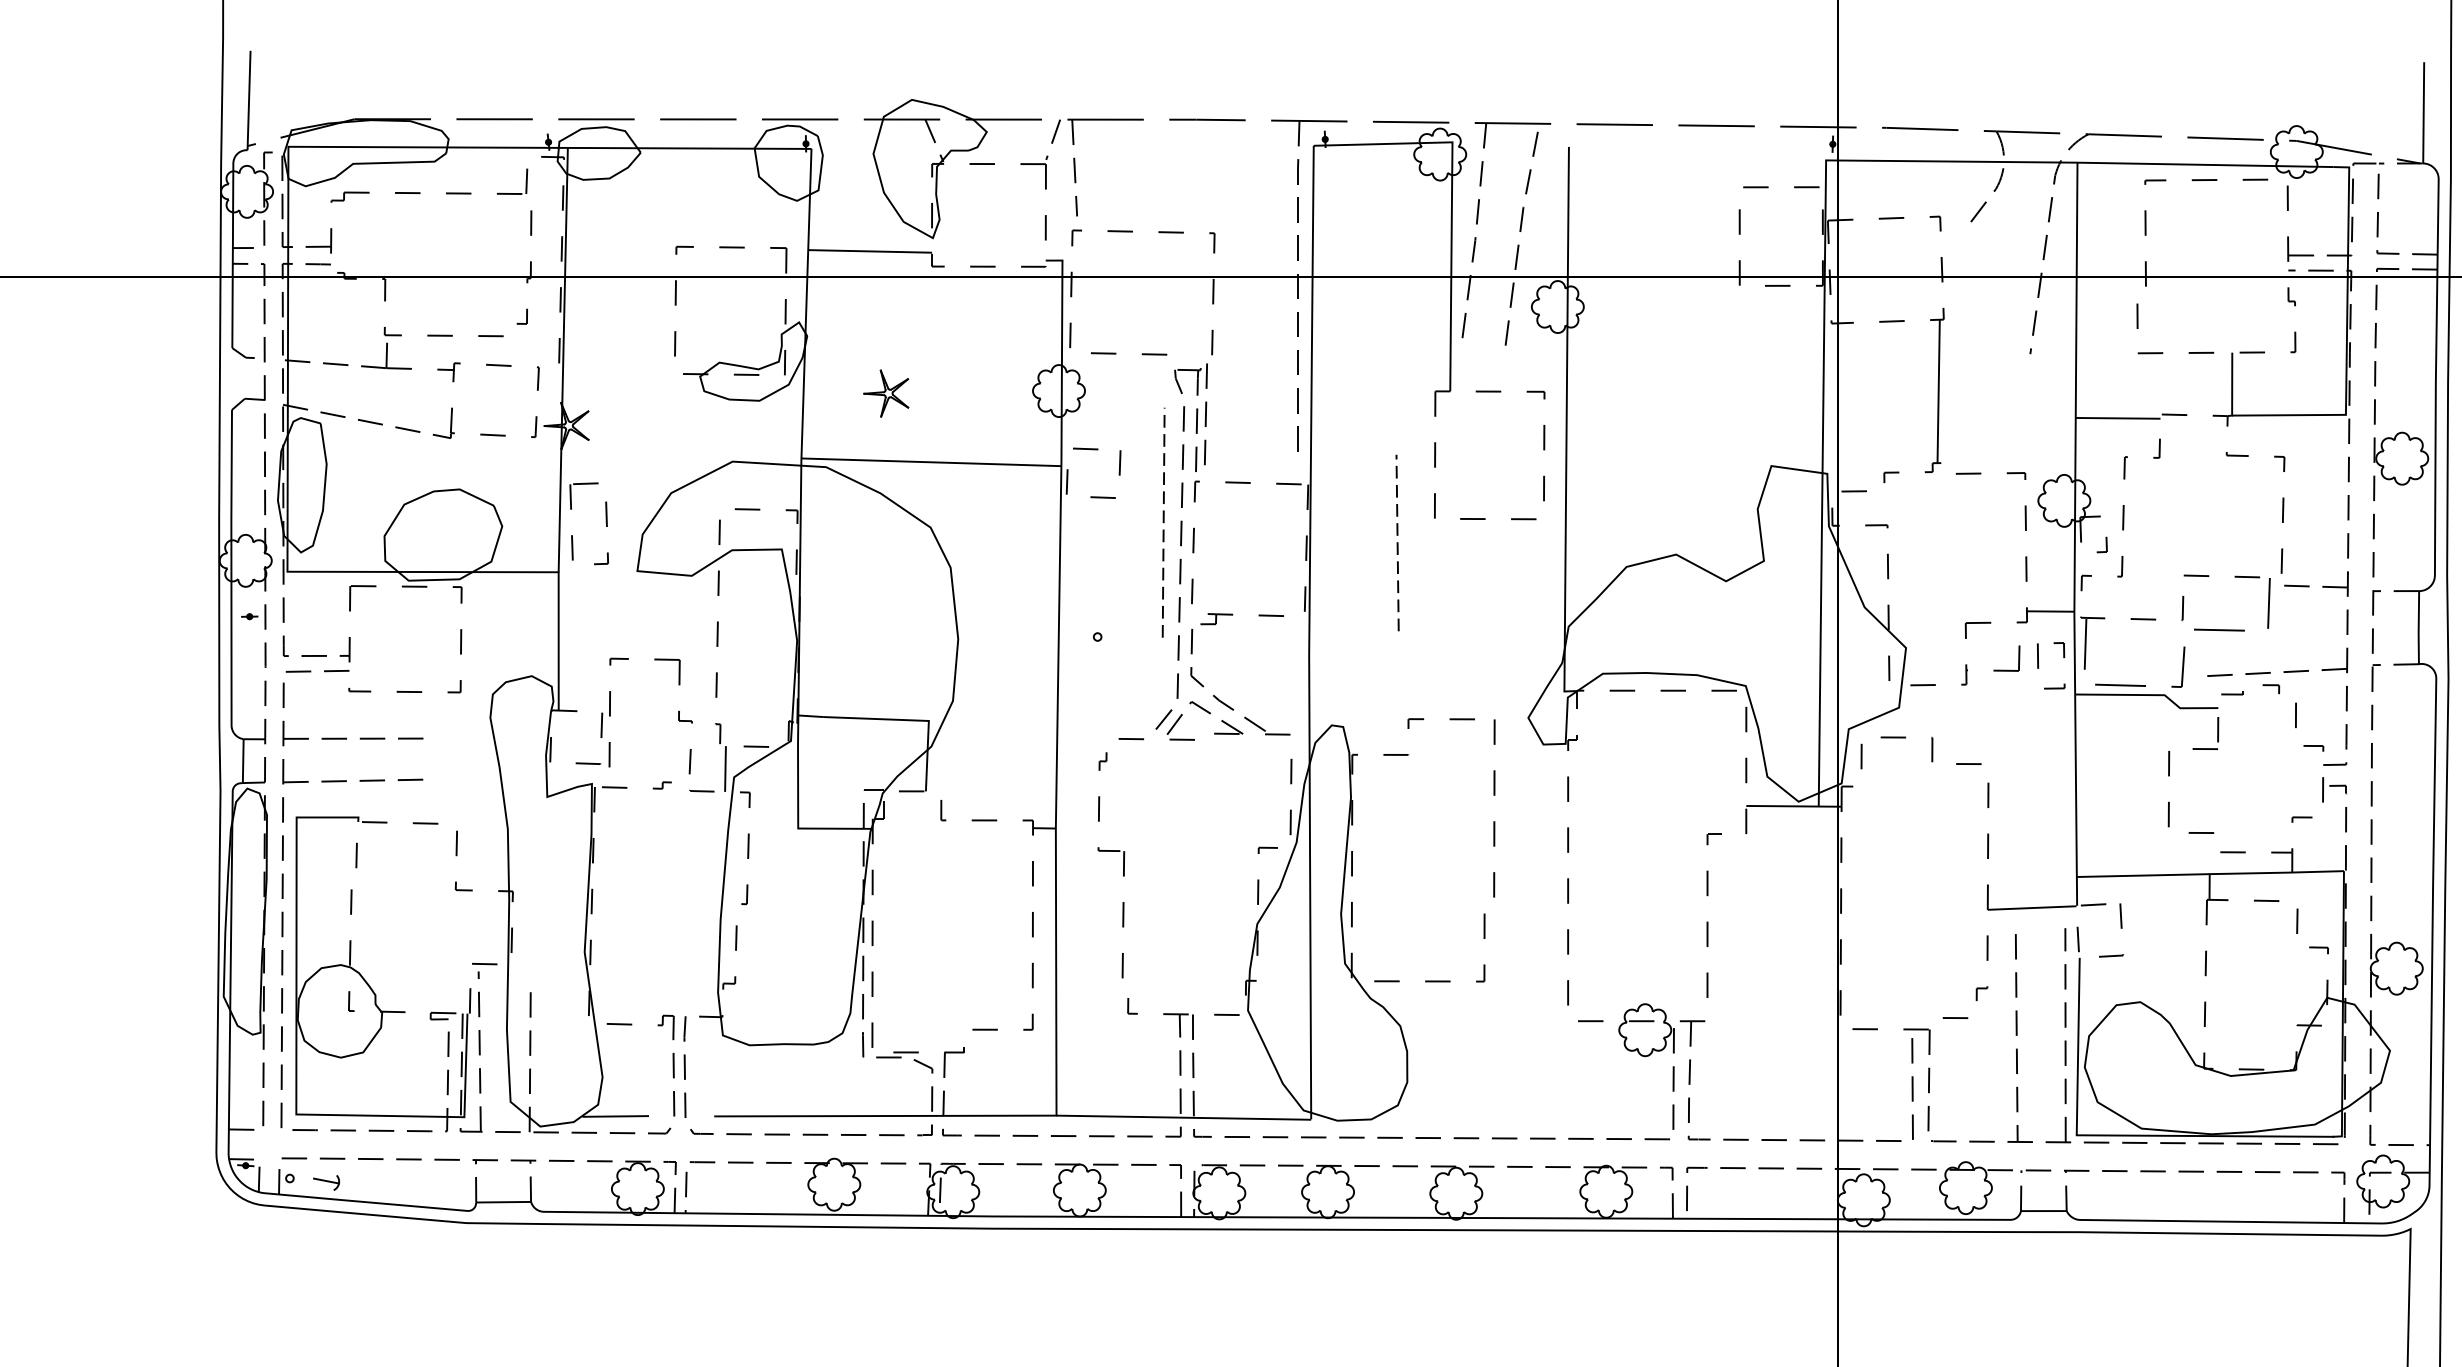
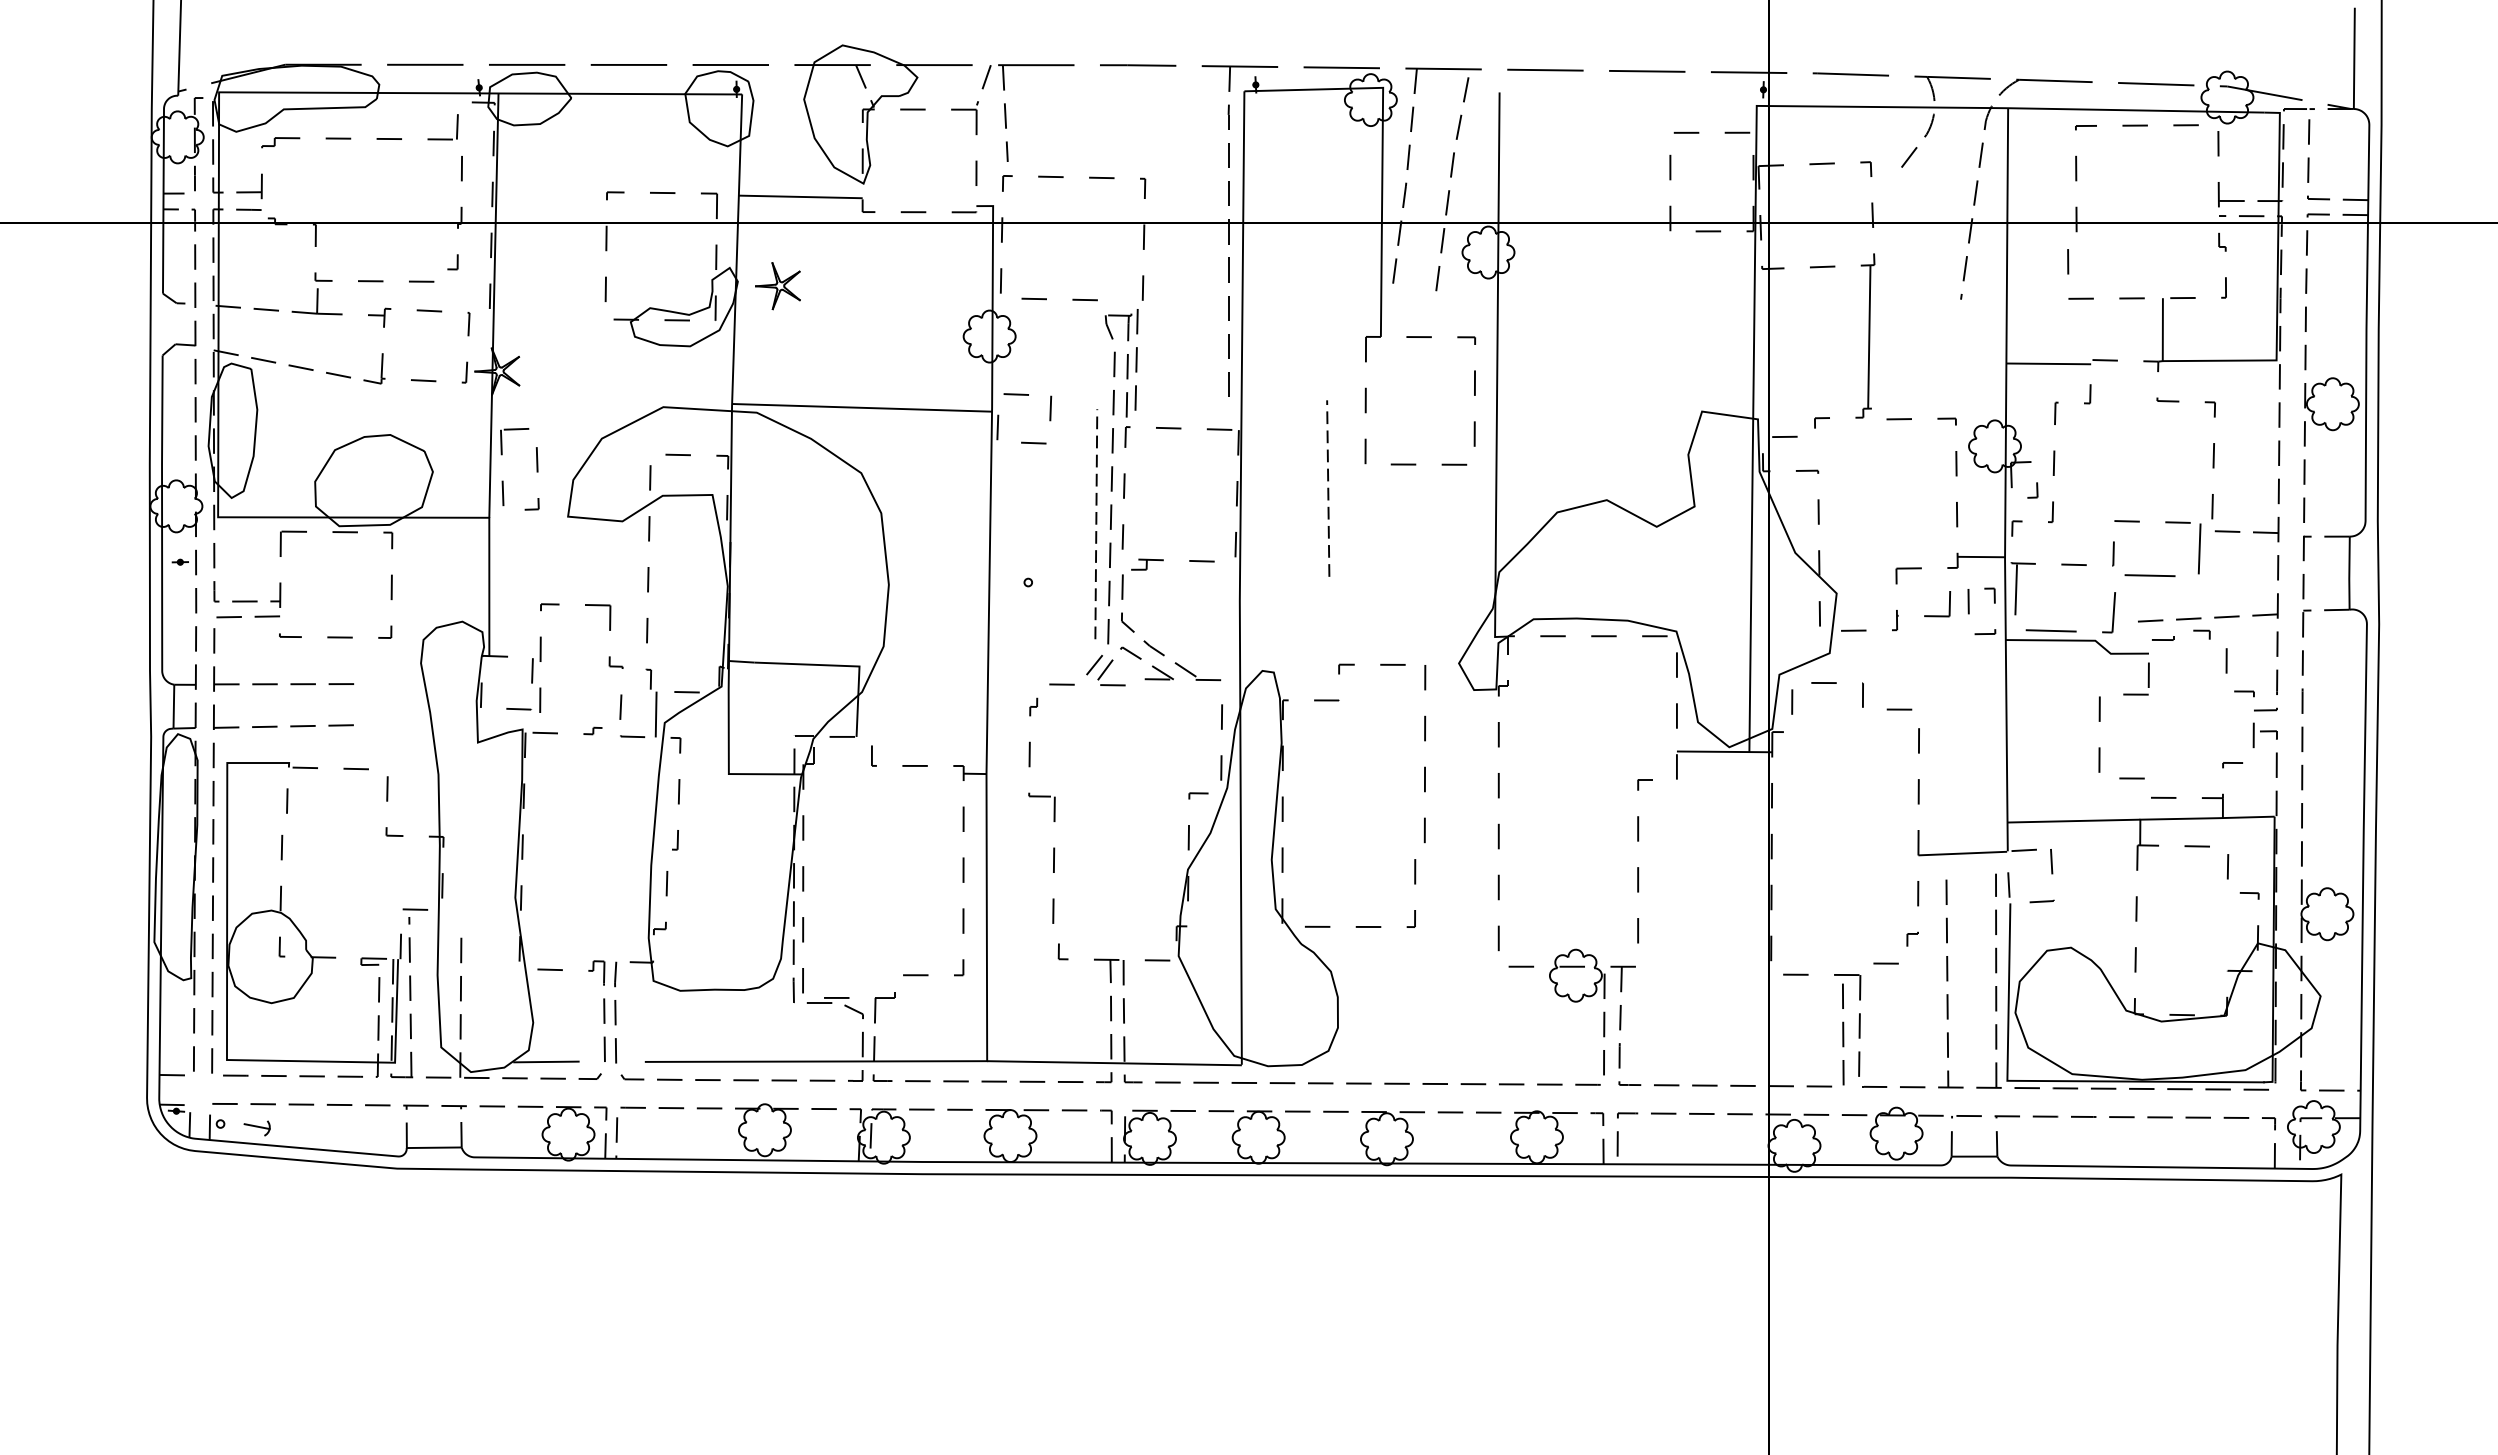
part: (885, 393) -> (777, 286), moved
line: (1163, 522) -> (1096, 524), moved

